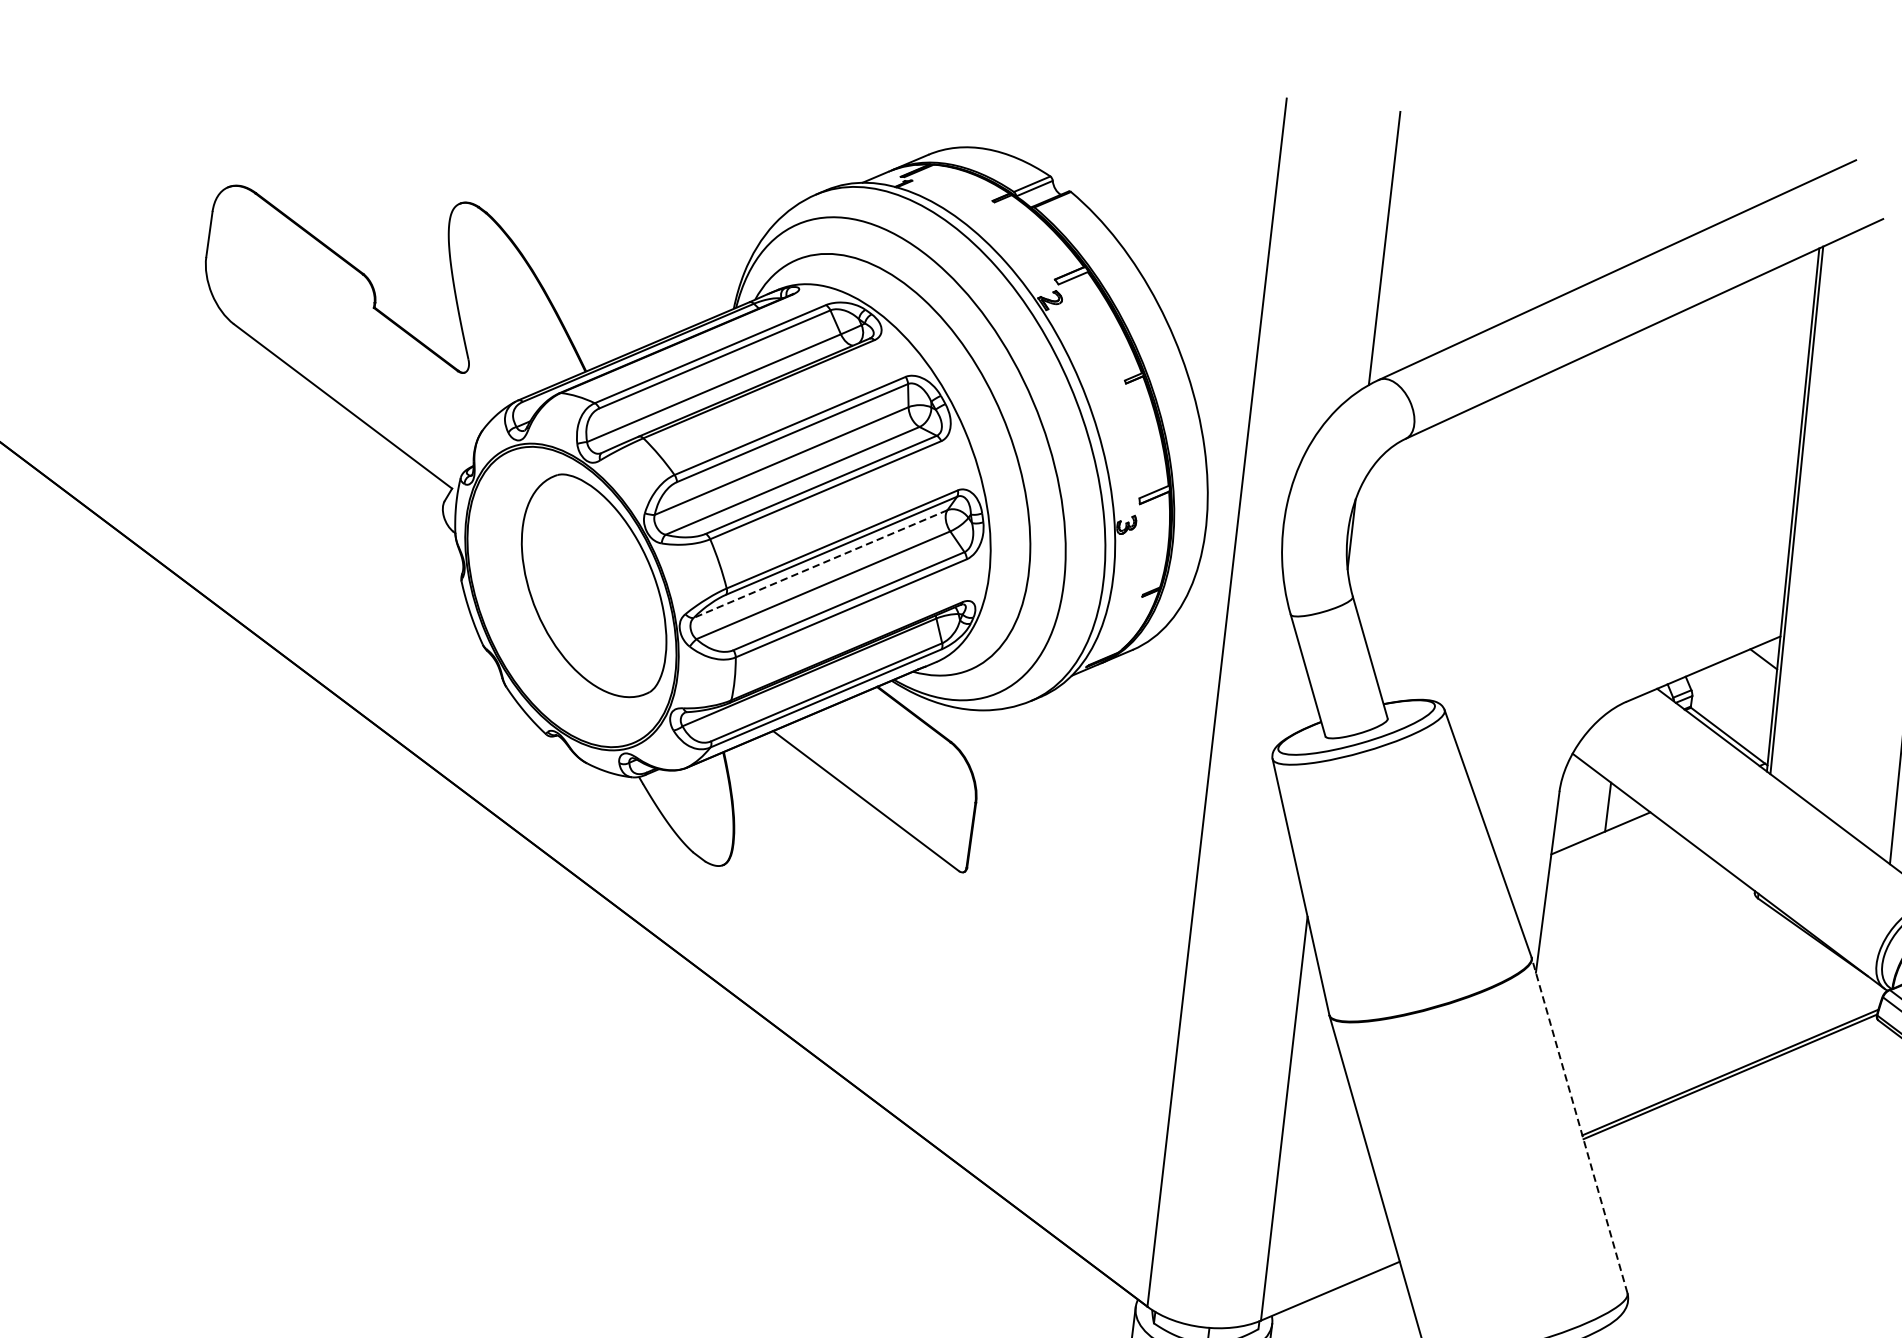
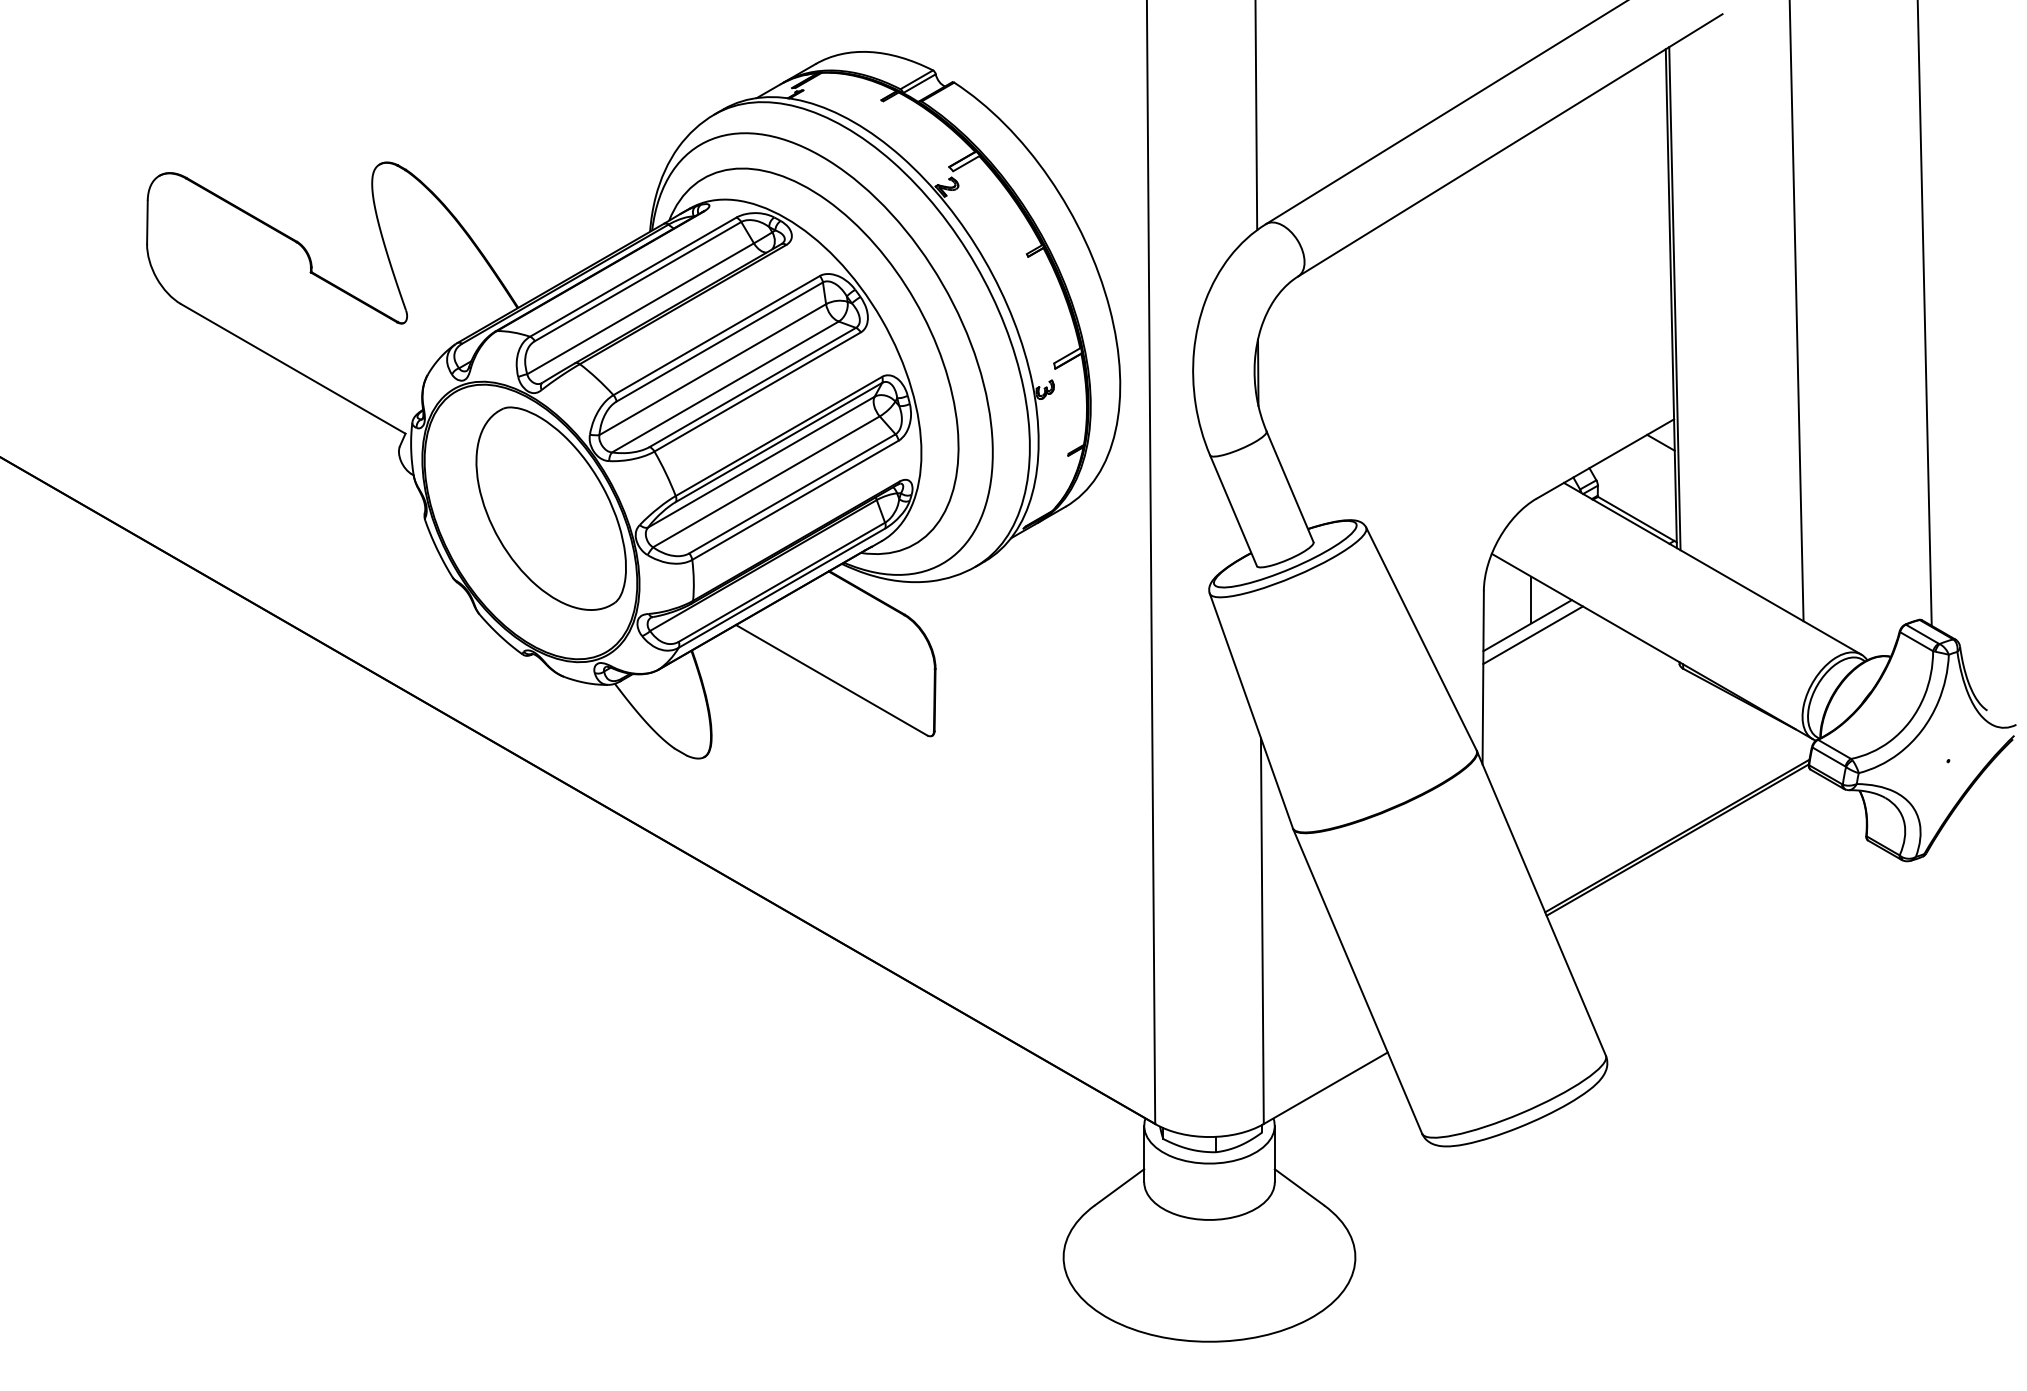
line: (820, 564) -> (761, 462), dashed -> solid
line: (1604, 844) -> (1532, 635), added
line: (1579, 1125) -> (1541, 903), dashed -> solid

